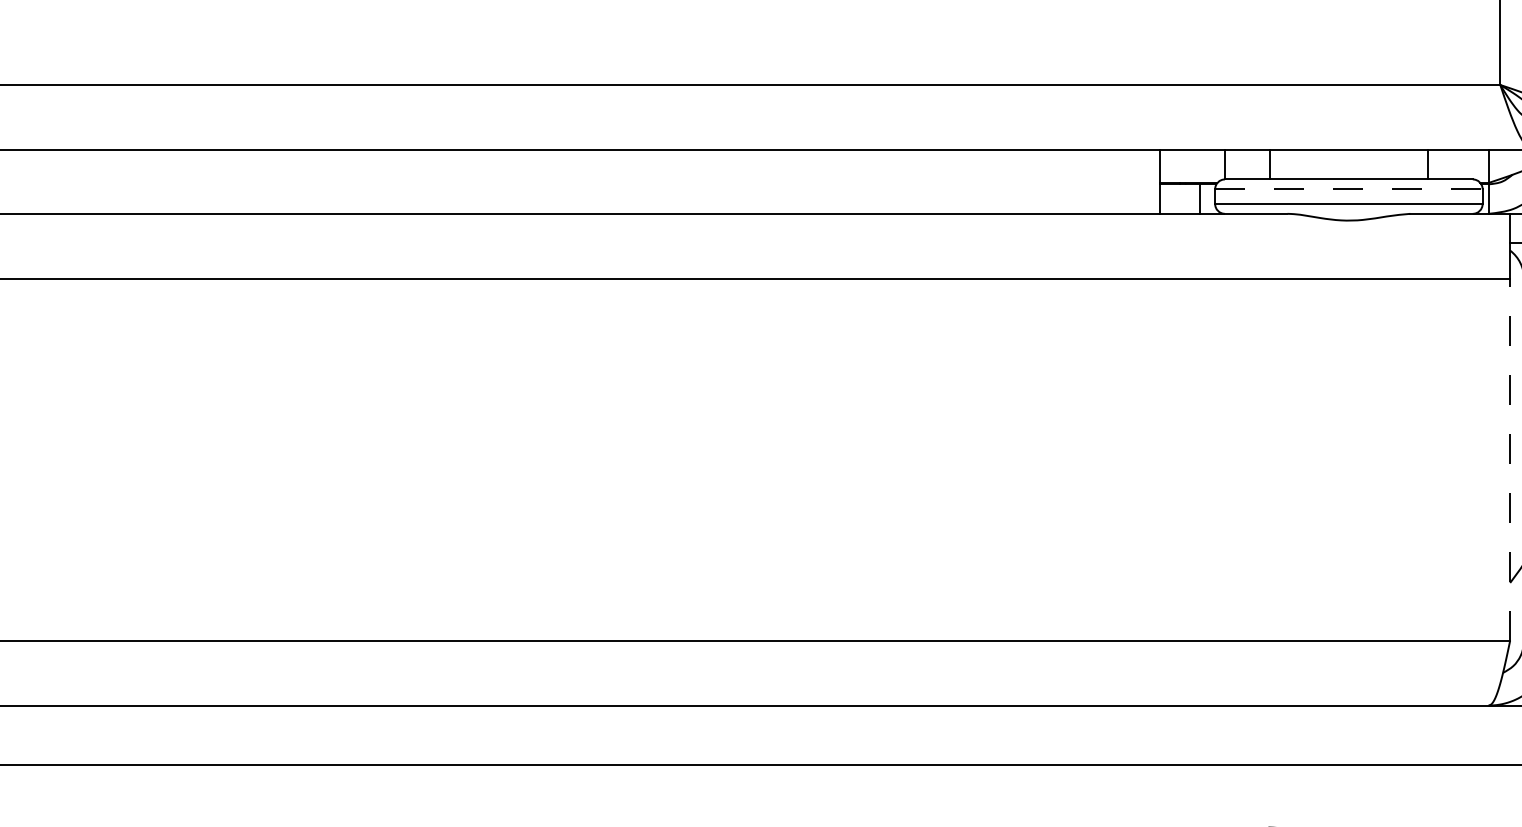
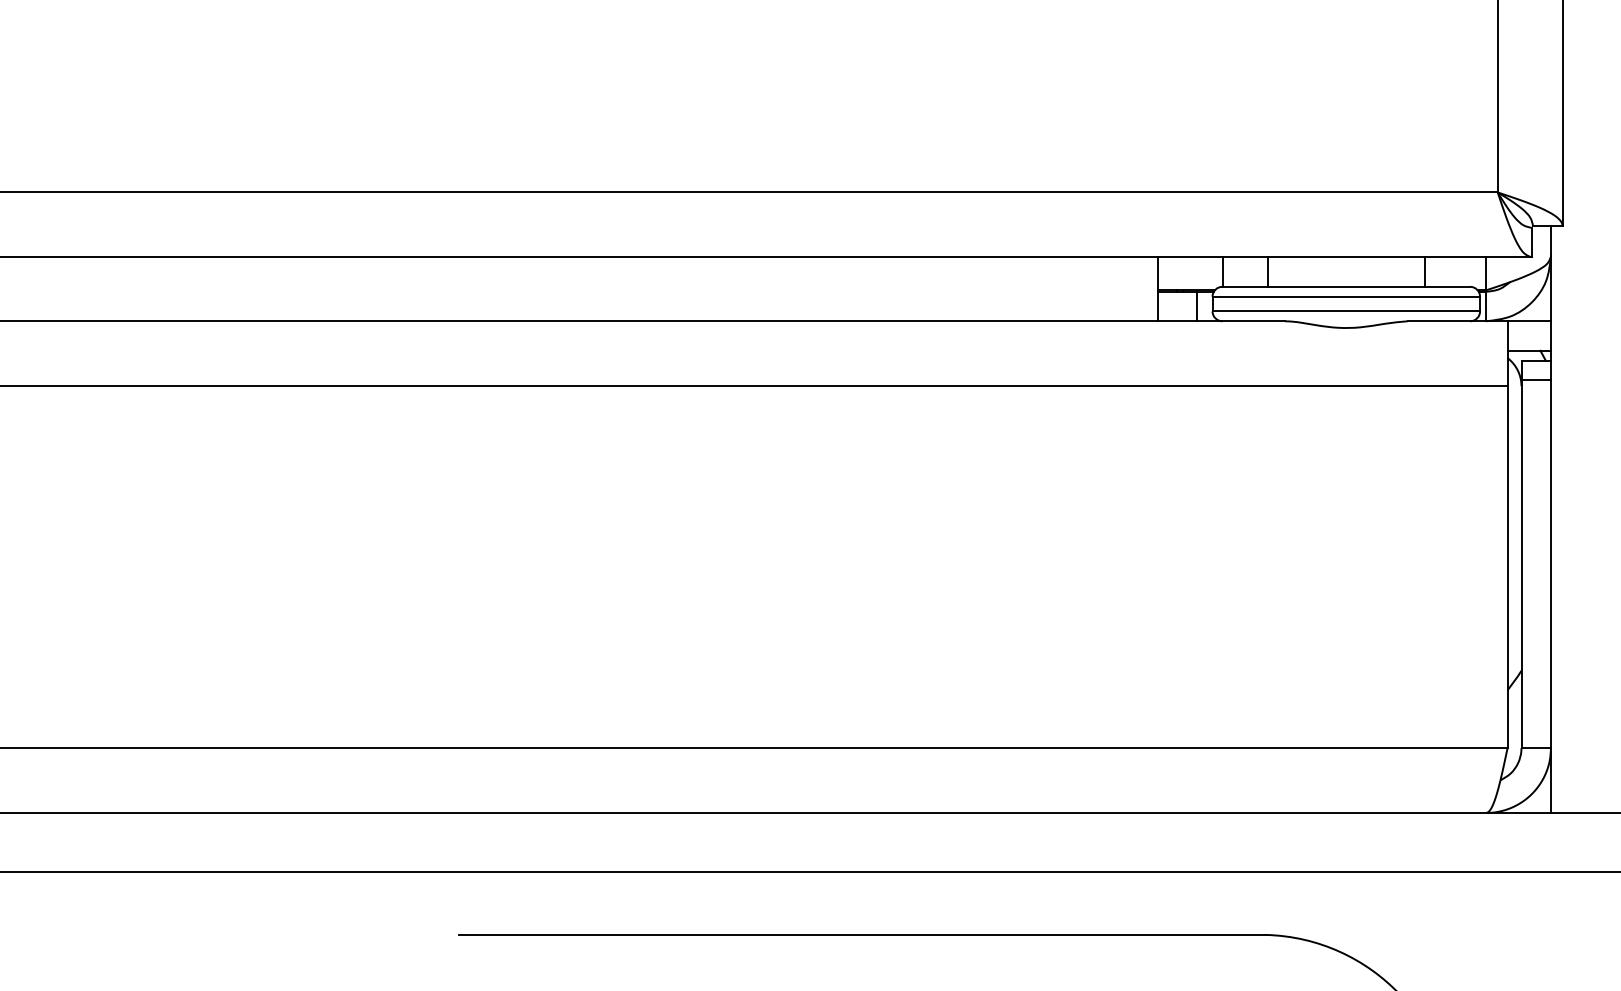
line: (1349, 189) -> (1346, 296), dashed -> solid
line: (1510, 460) -> (1507, 567), dashed -> solid

